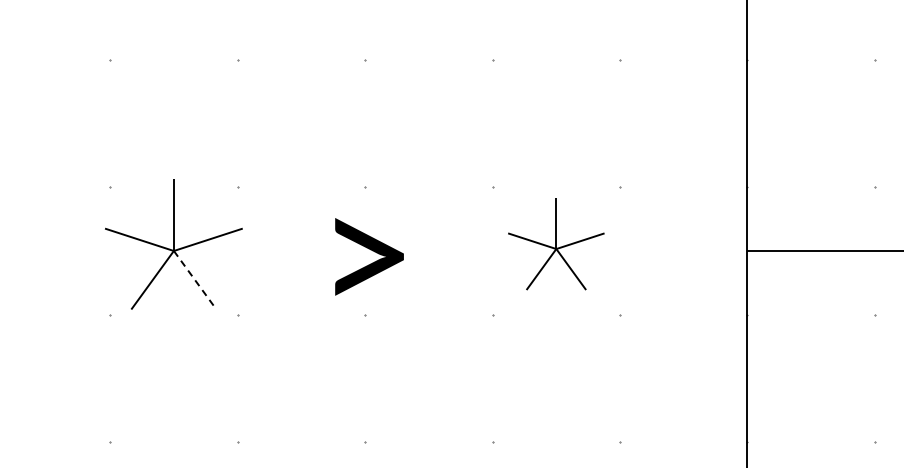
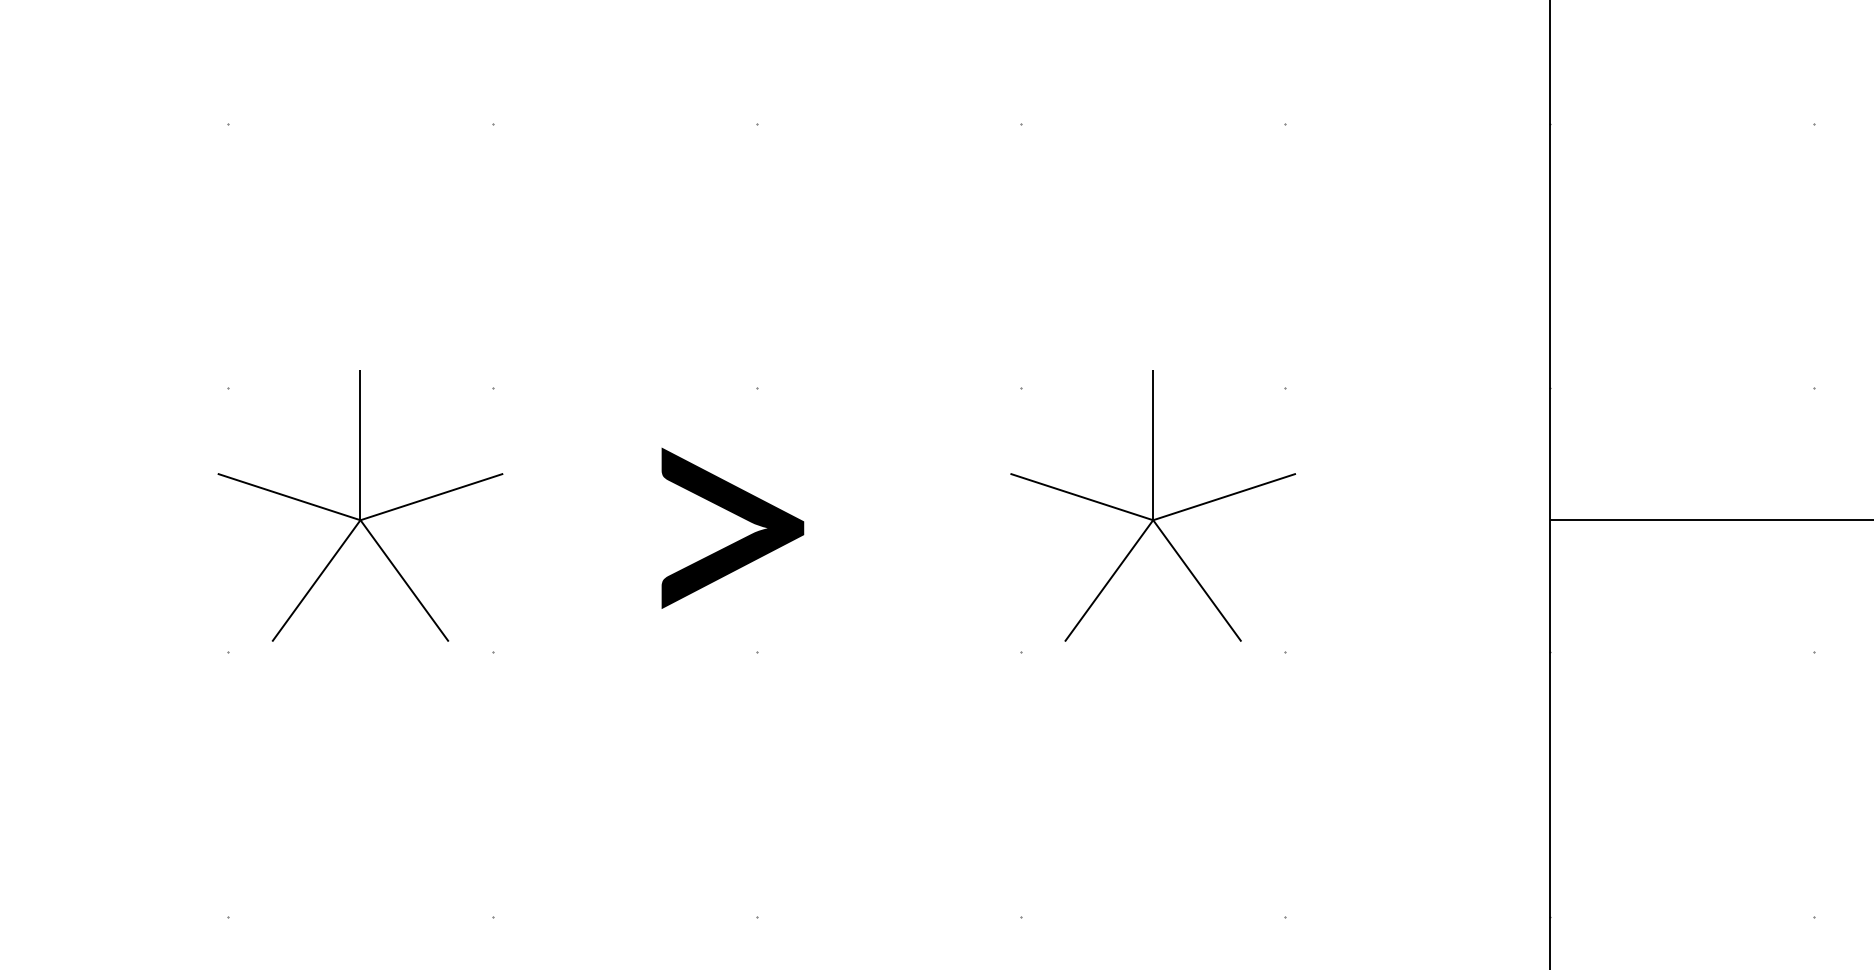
part: (556, 244) -> (1153, 506), size x1.43
text: (369, 256) -> (732, 527), moved
line: (195, 280) -> (405, 581), dashed -> solid

